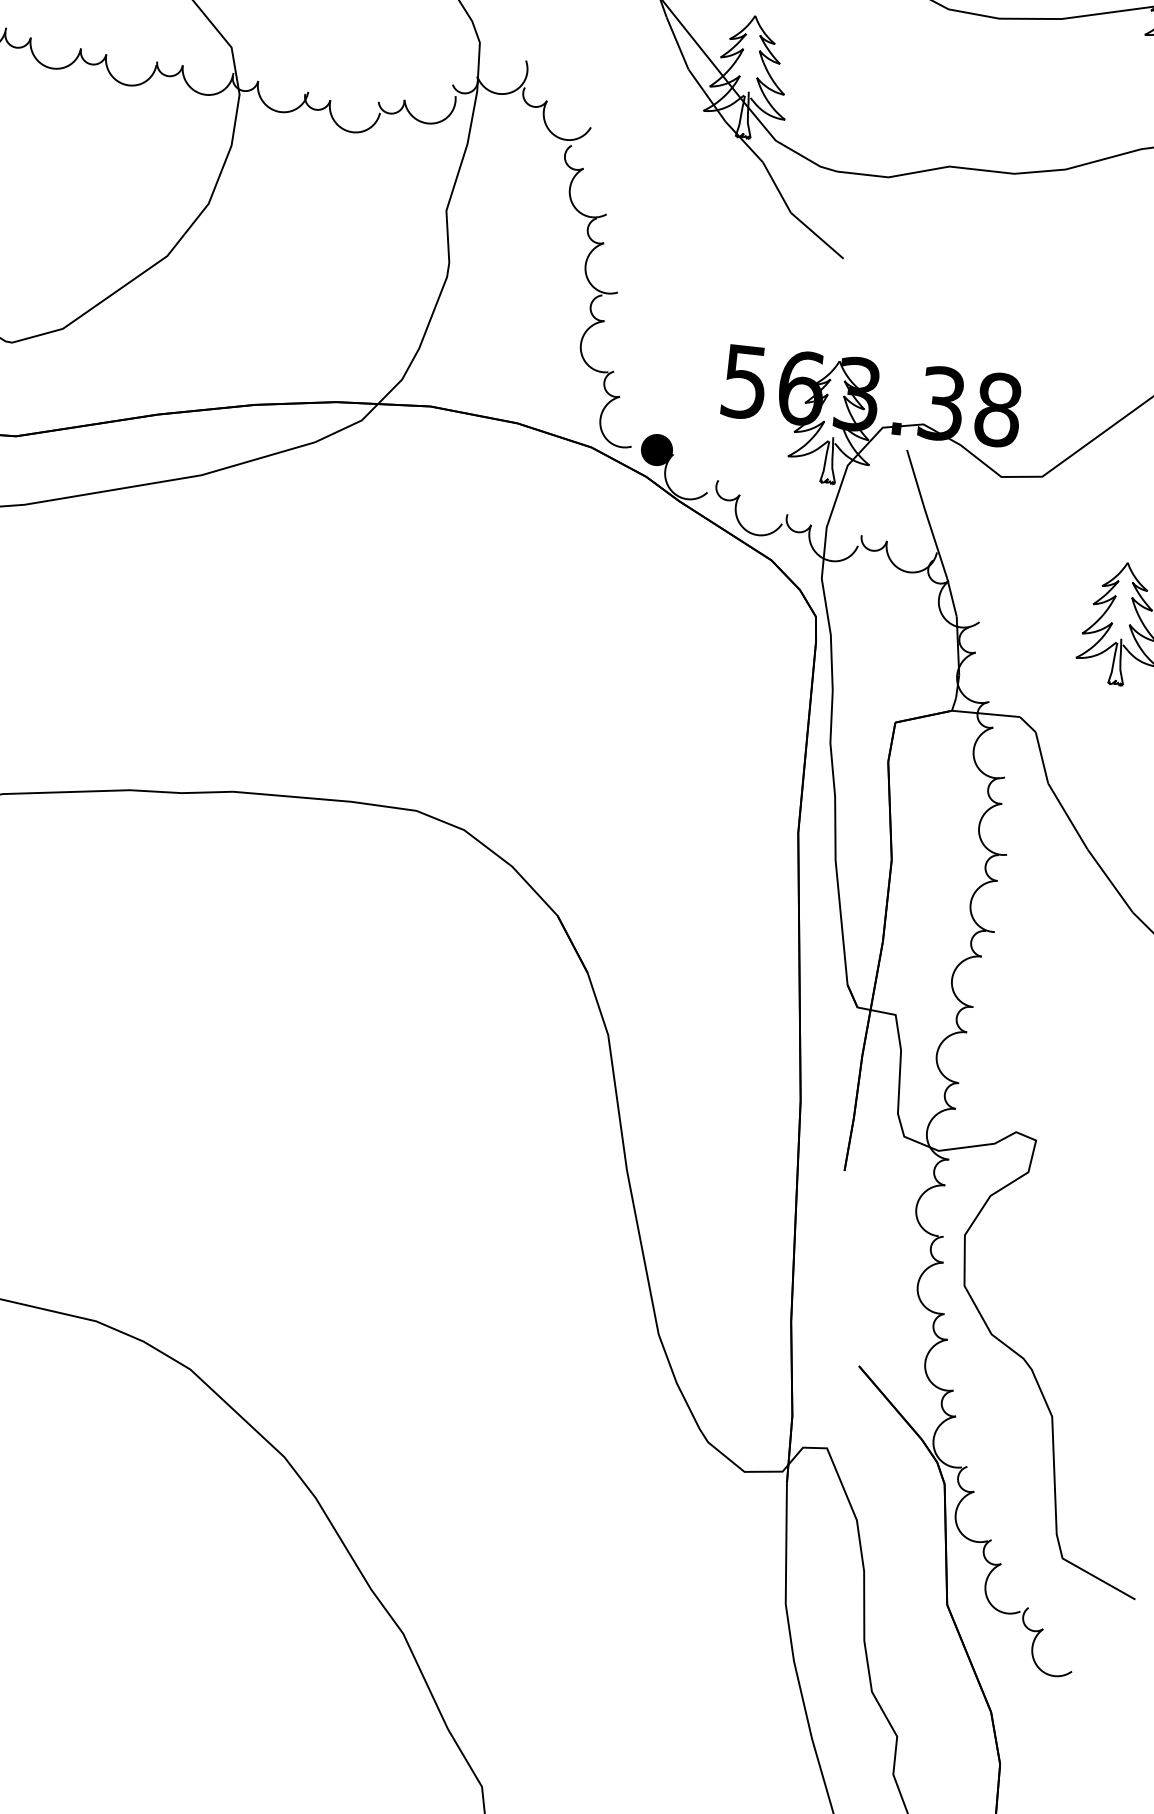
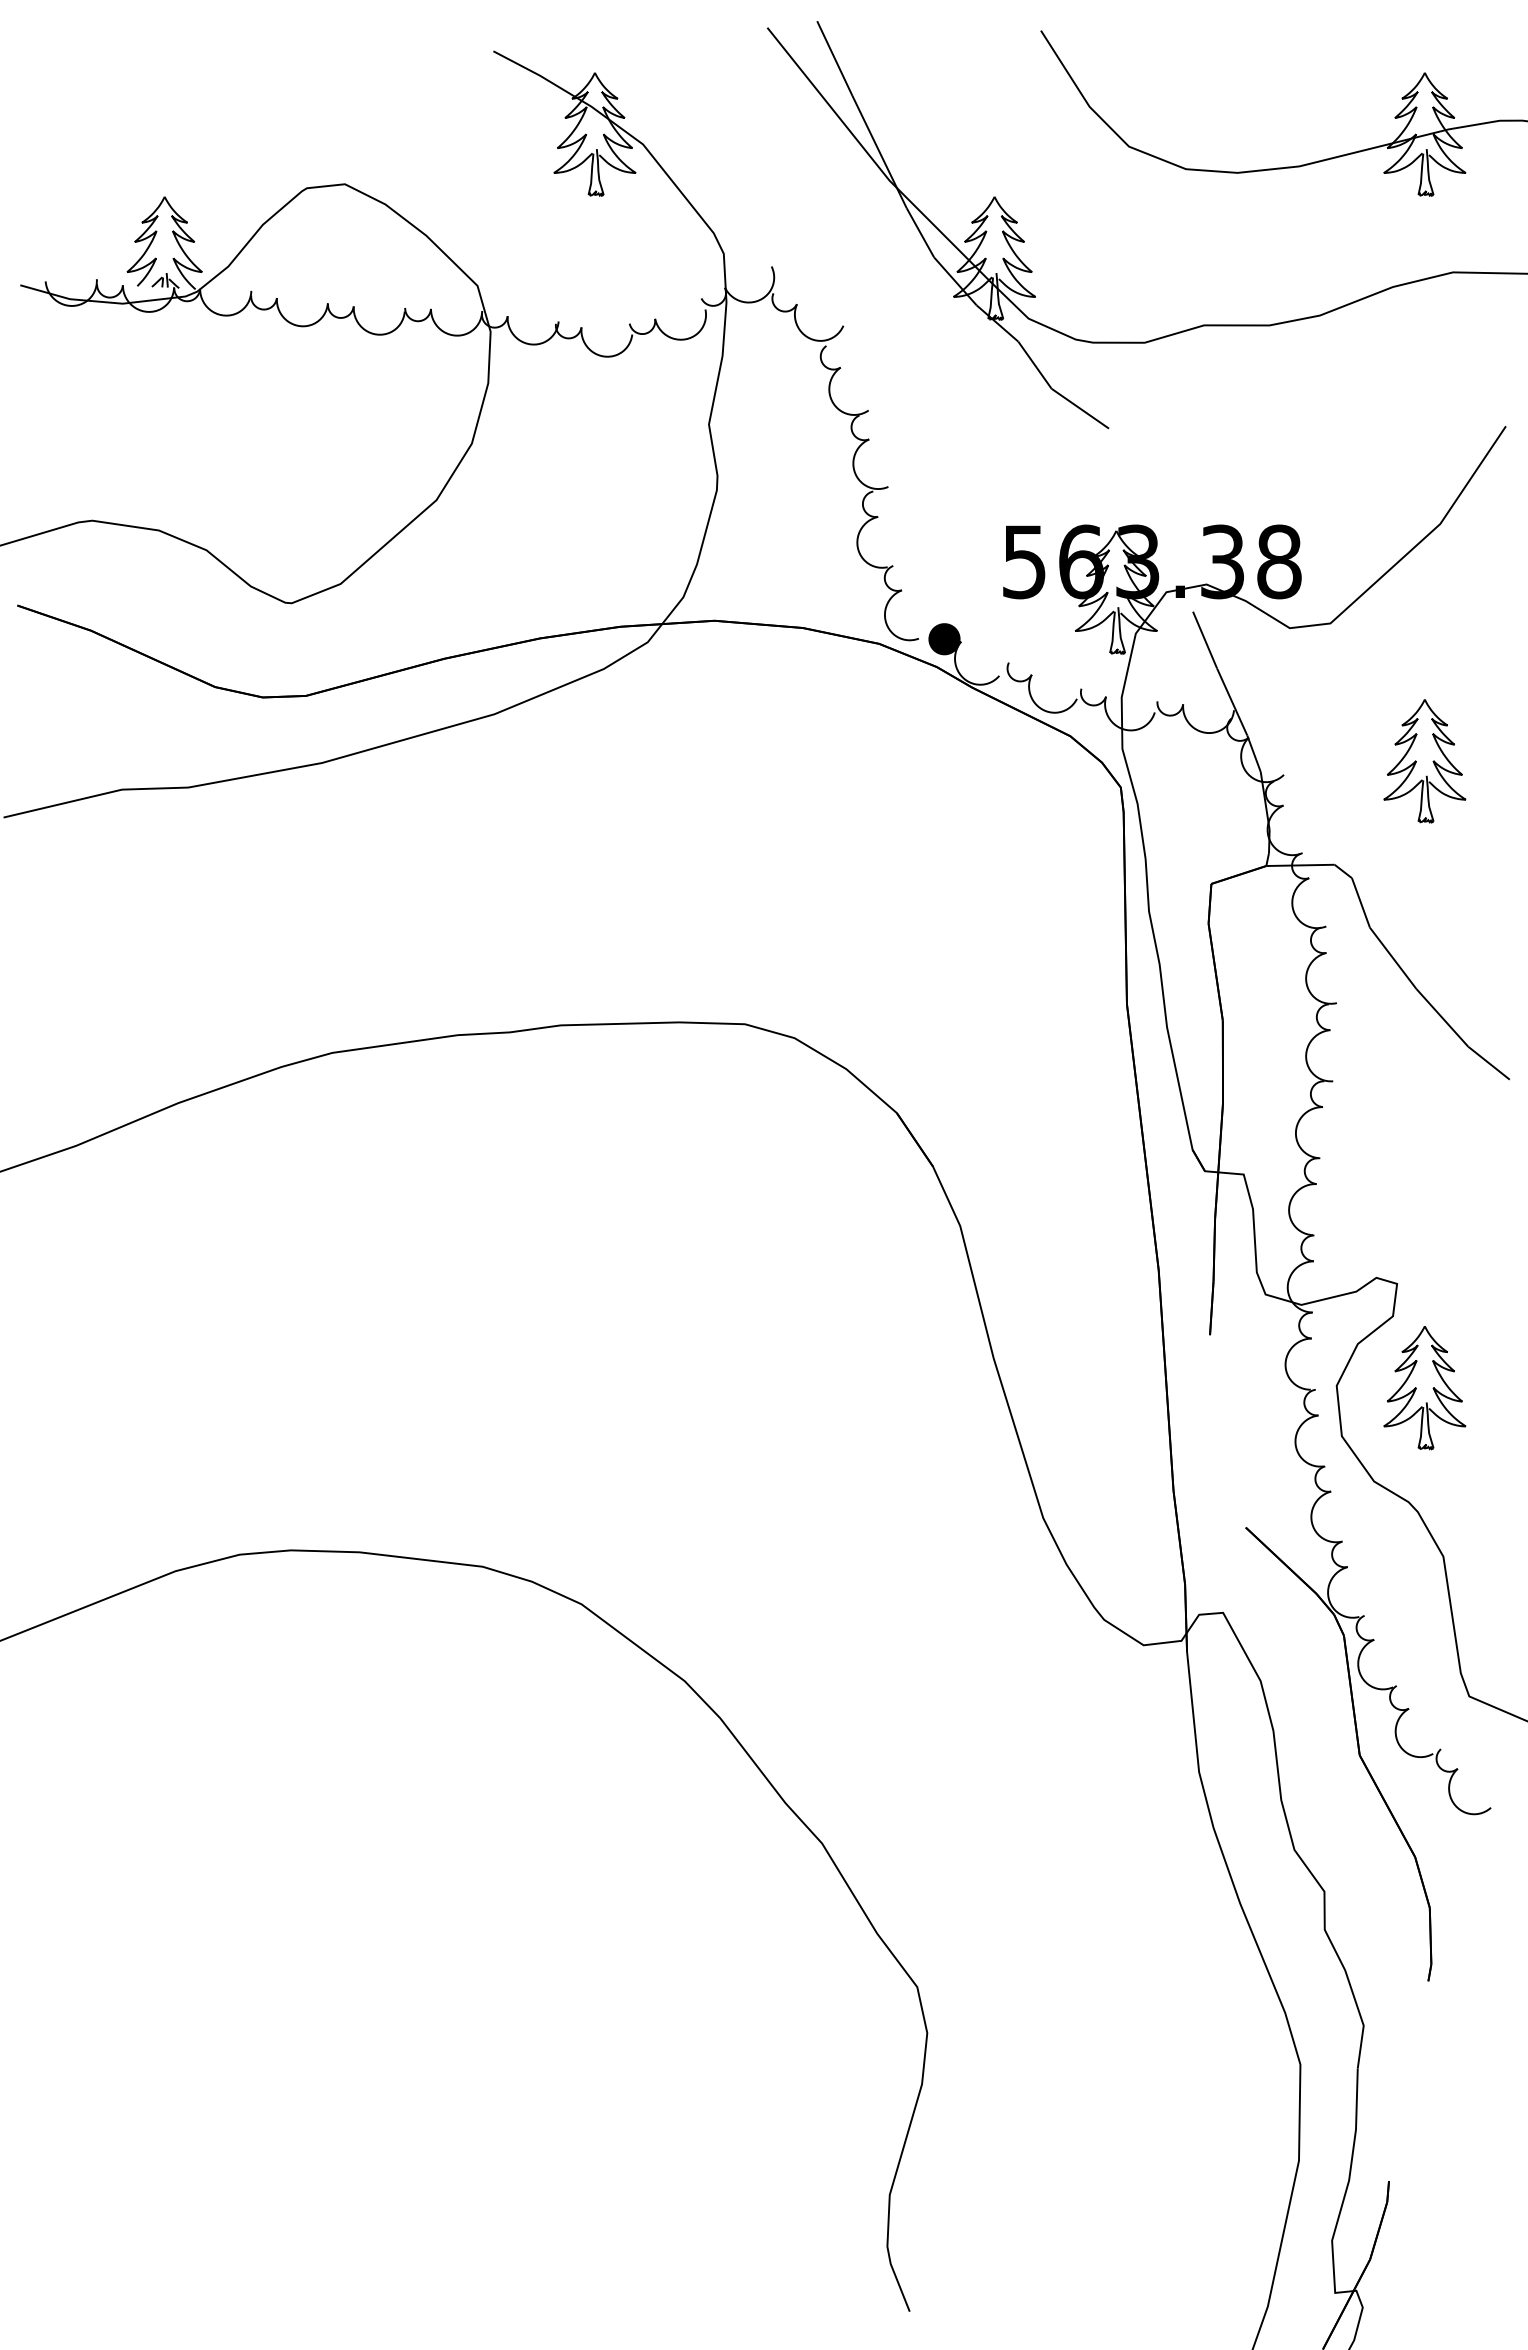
part: (1051, 1247) -> (1424, 1388), added

